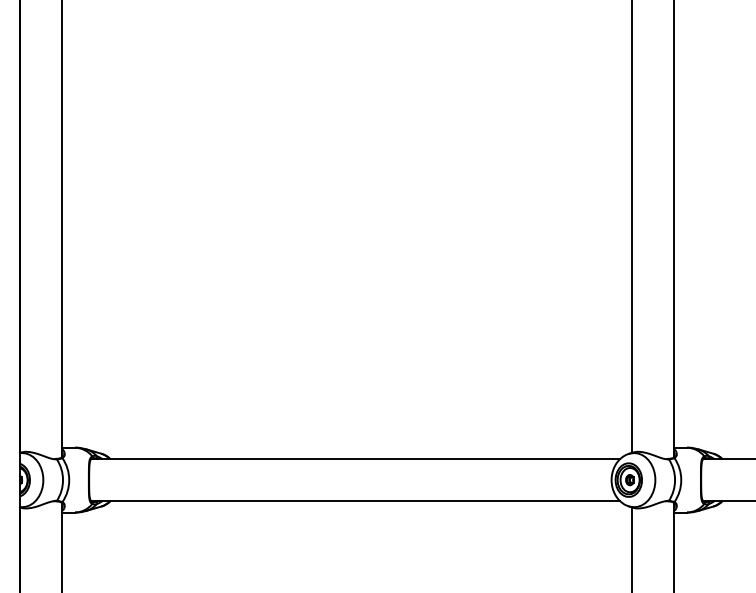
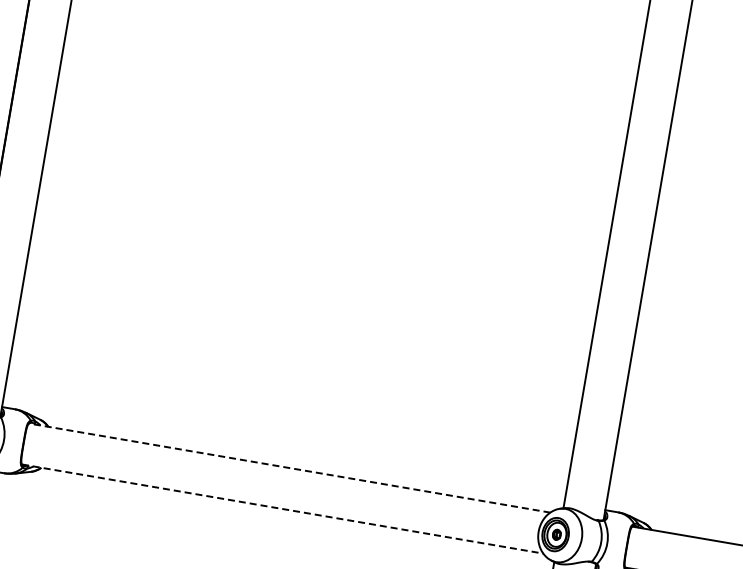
line: (355, 459) -> (289, 468), solid -> dashed
line: (355, 500) -> (282, 508), solid -> dashed

